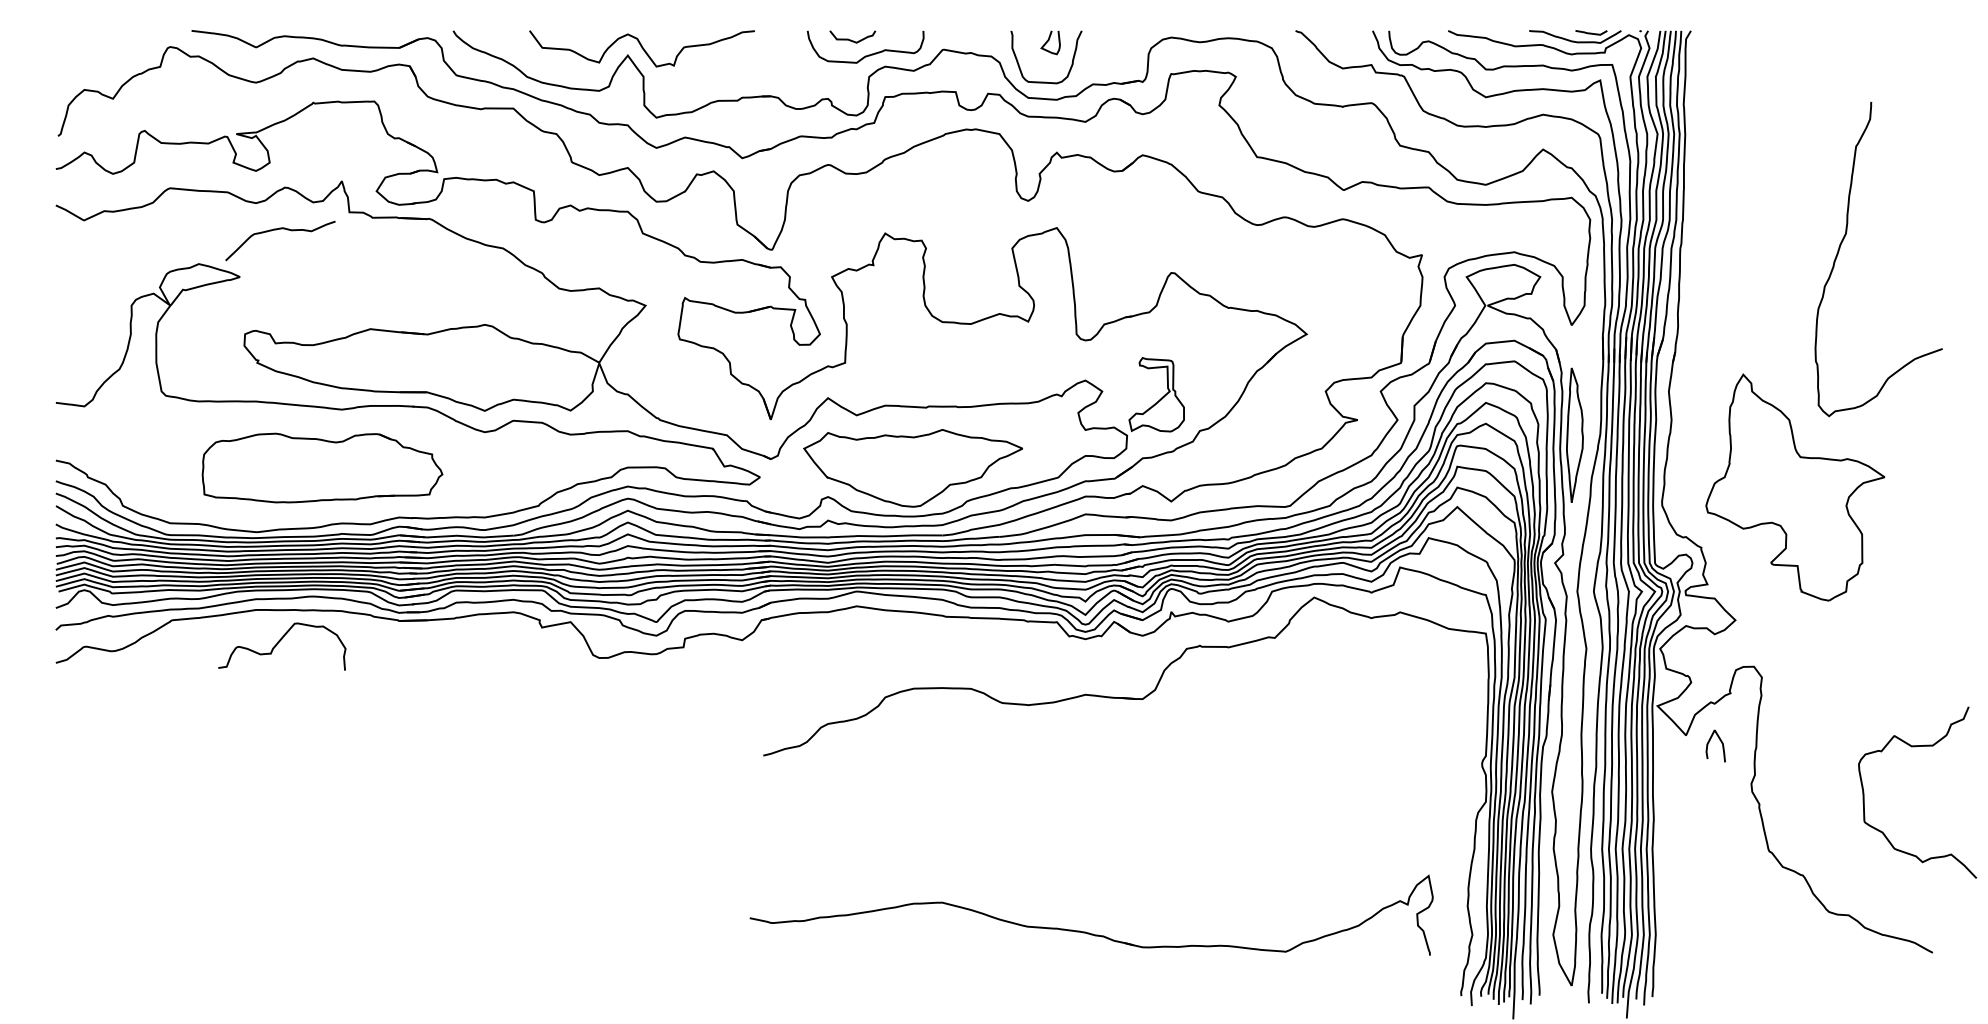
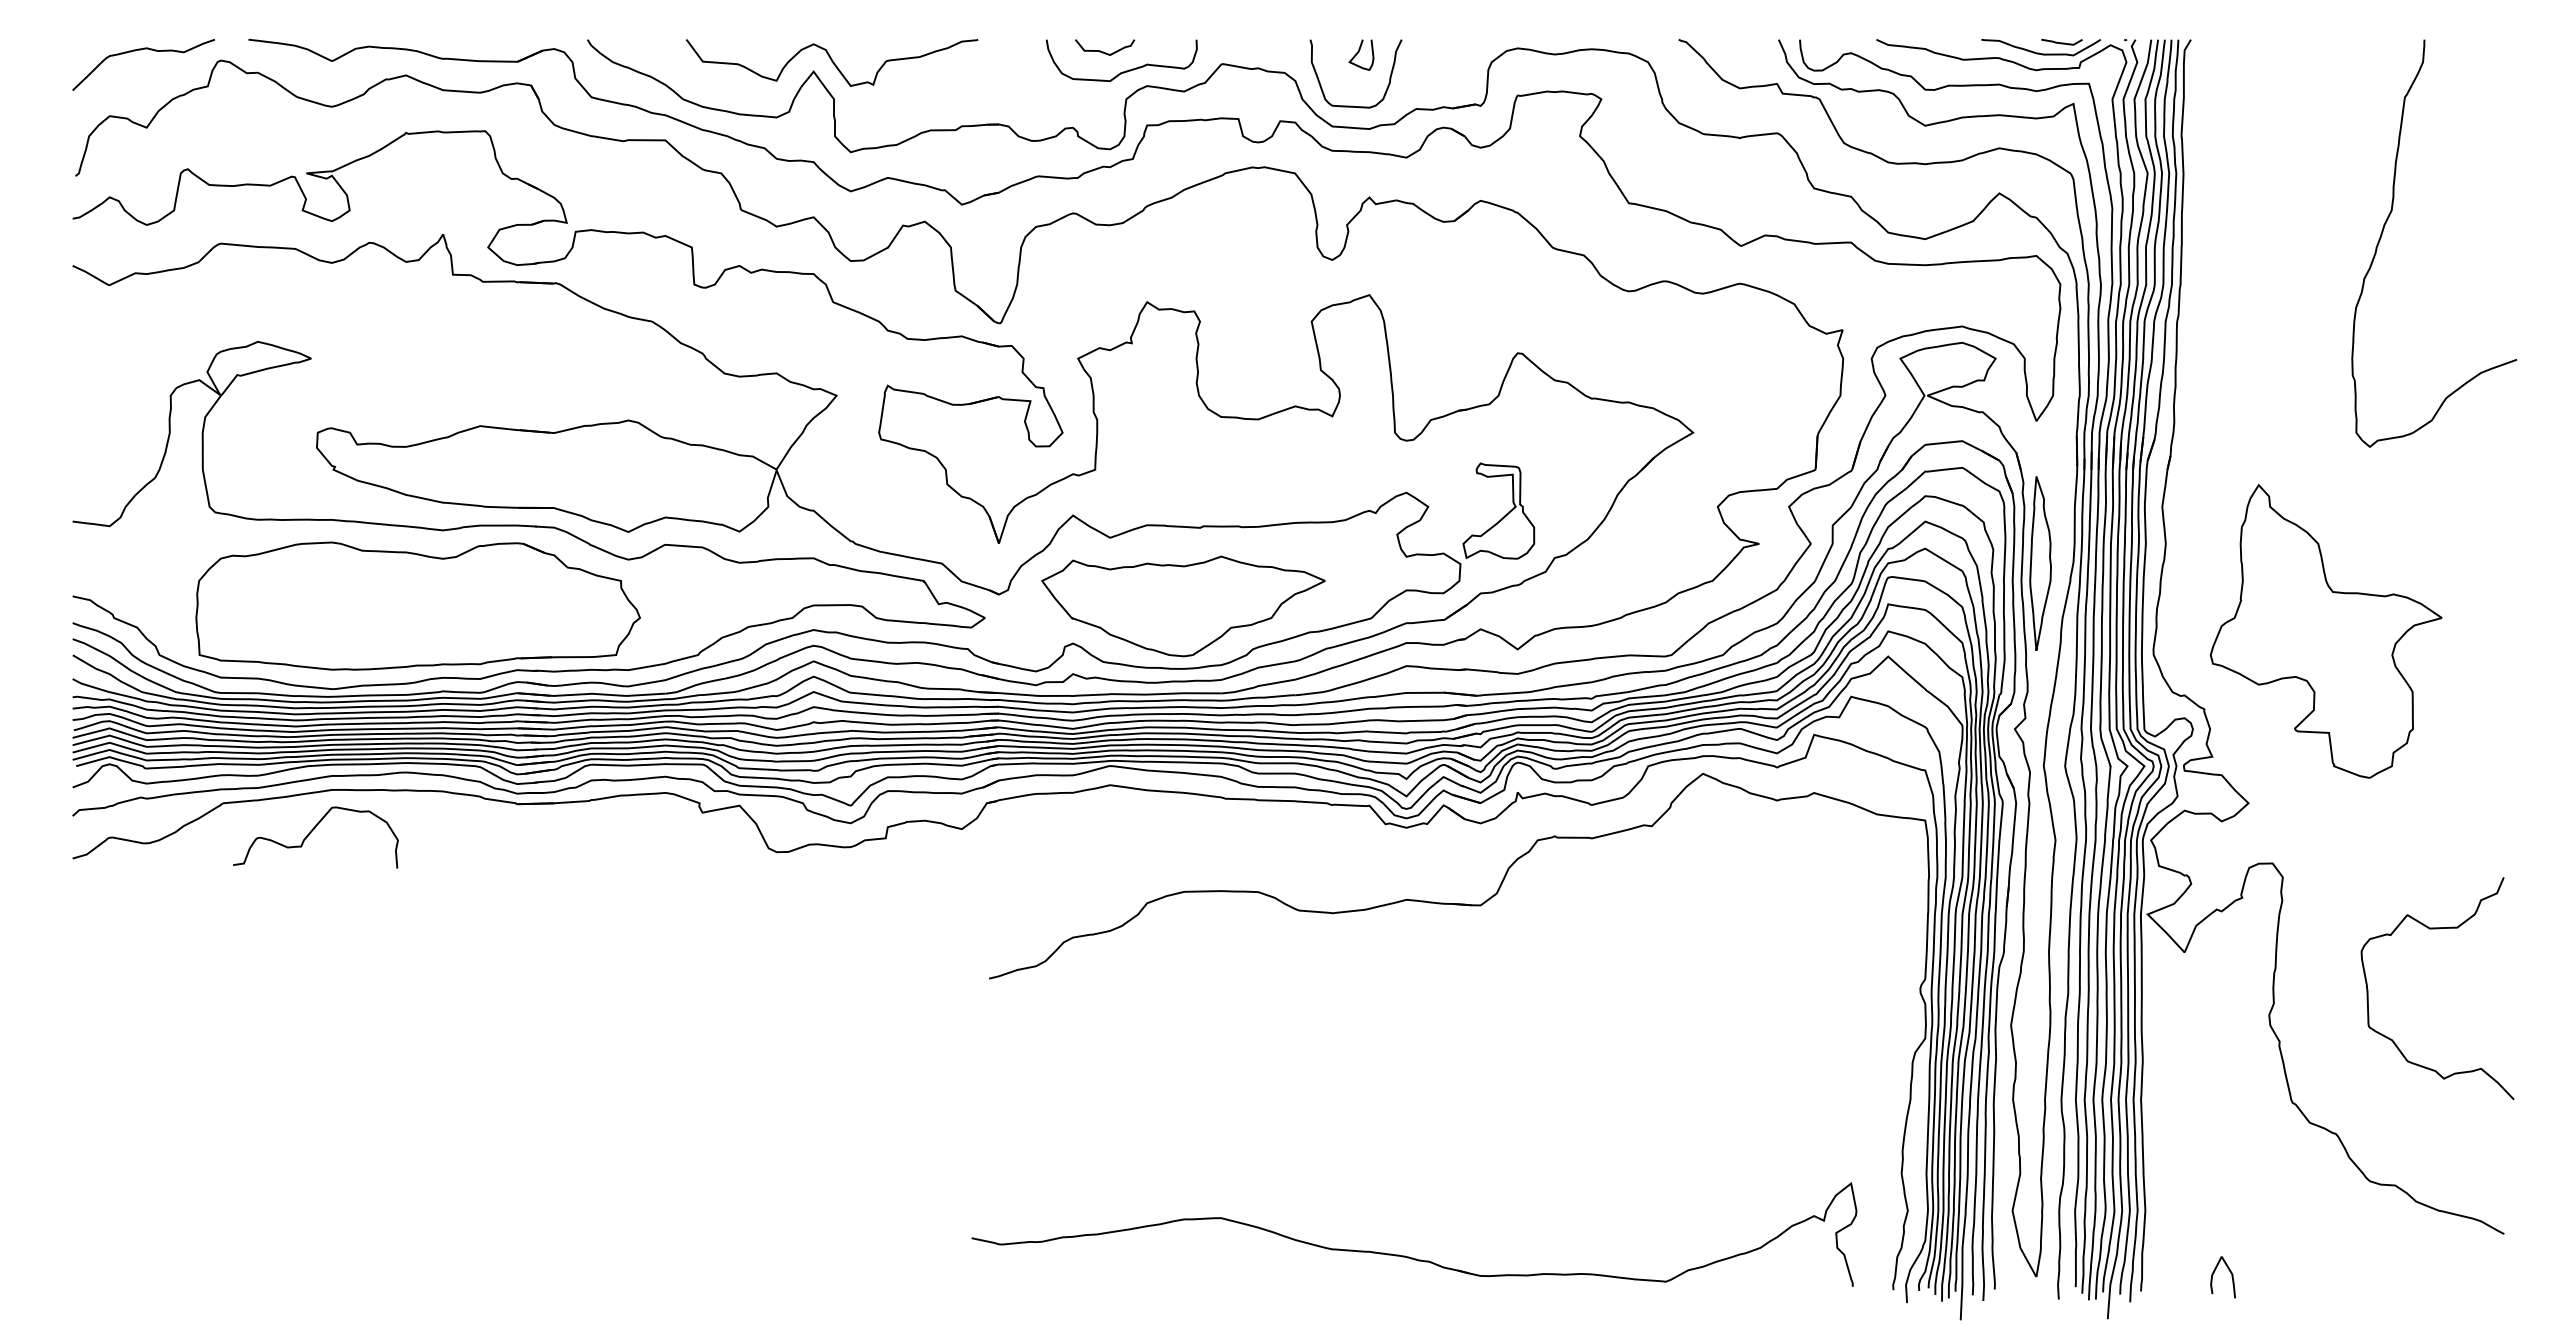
curve: (278, 229) -> (141, 50), moved
curve: (1843, 240) -> (2388, 219), moved
part: (322, 467) -> (417, 605), size x1.43
curve: (278, 644) -> (310, 834), moved
curve: (1709, 743) -> (2214, 1273), moved
curve: (1917, 747) -> (2437, 929), moved
part: (1087, 932) -> (1409, 1256), moved

